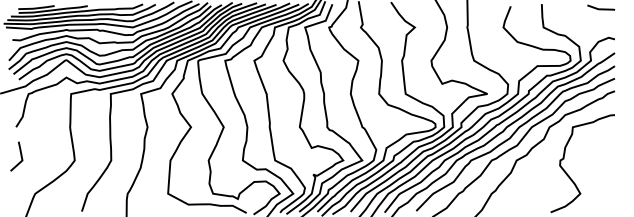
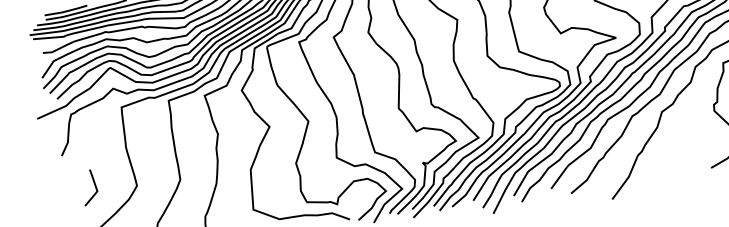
line: (20, 156) -> (94, 186), moved

